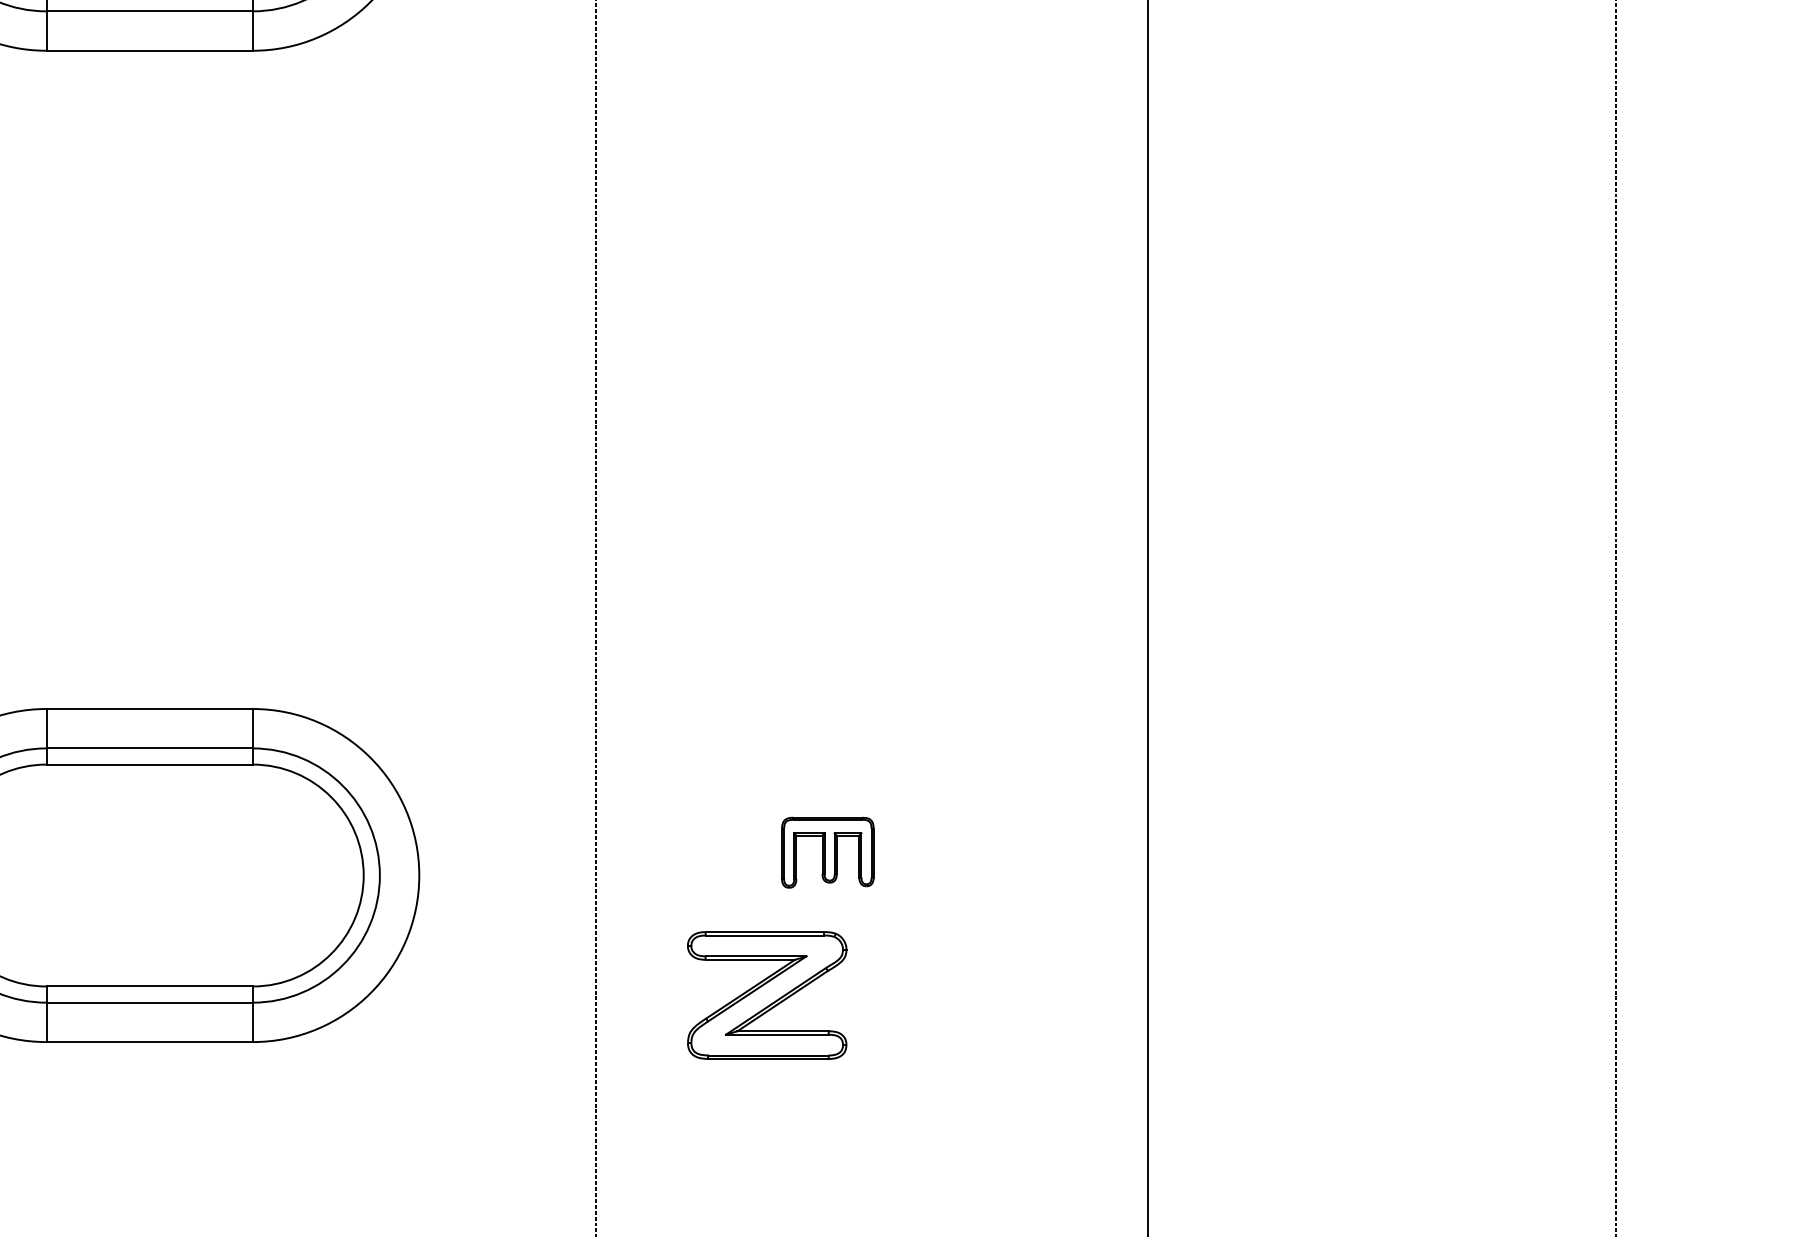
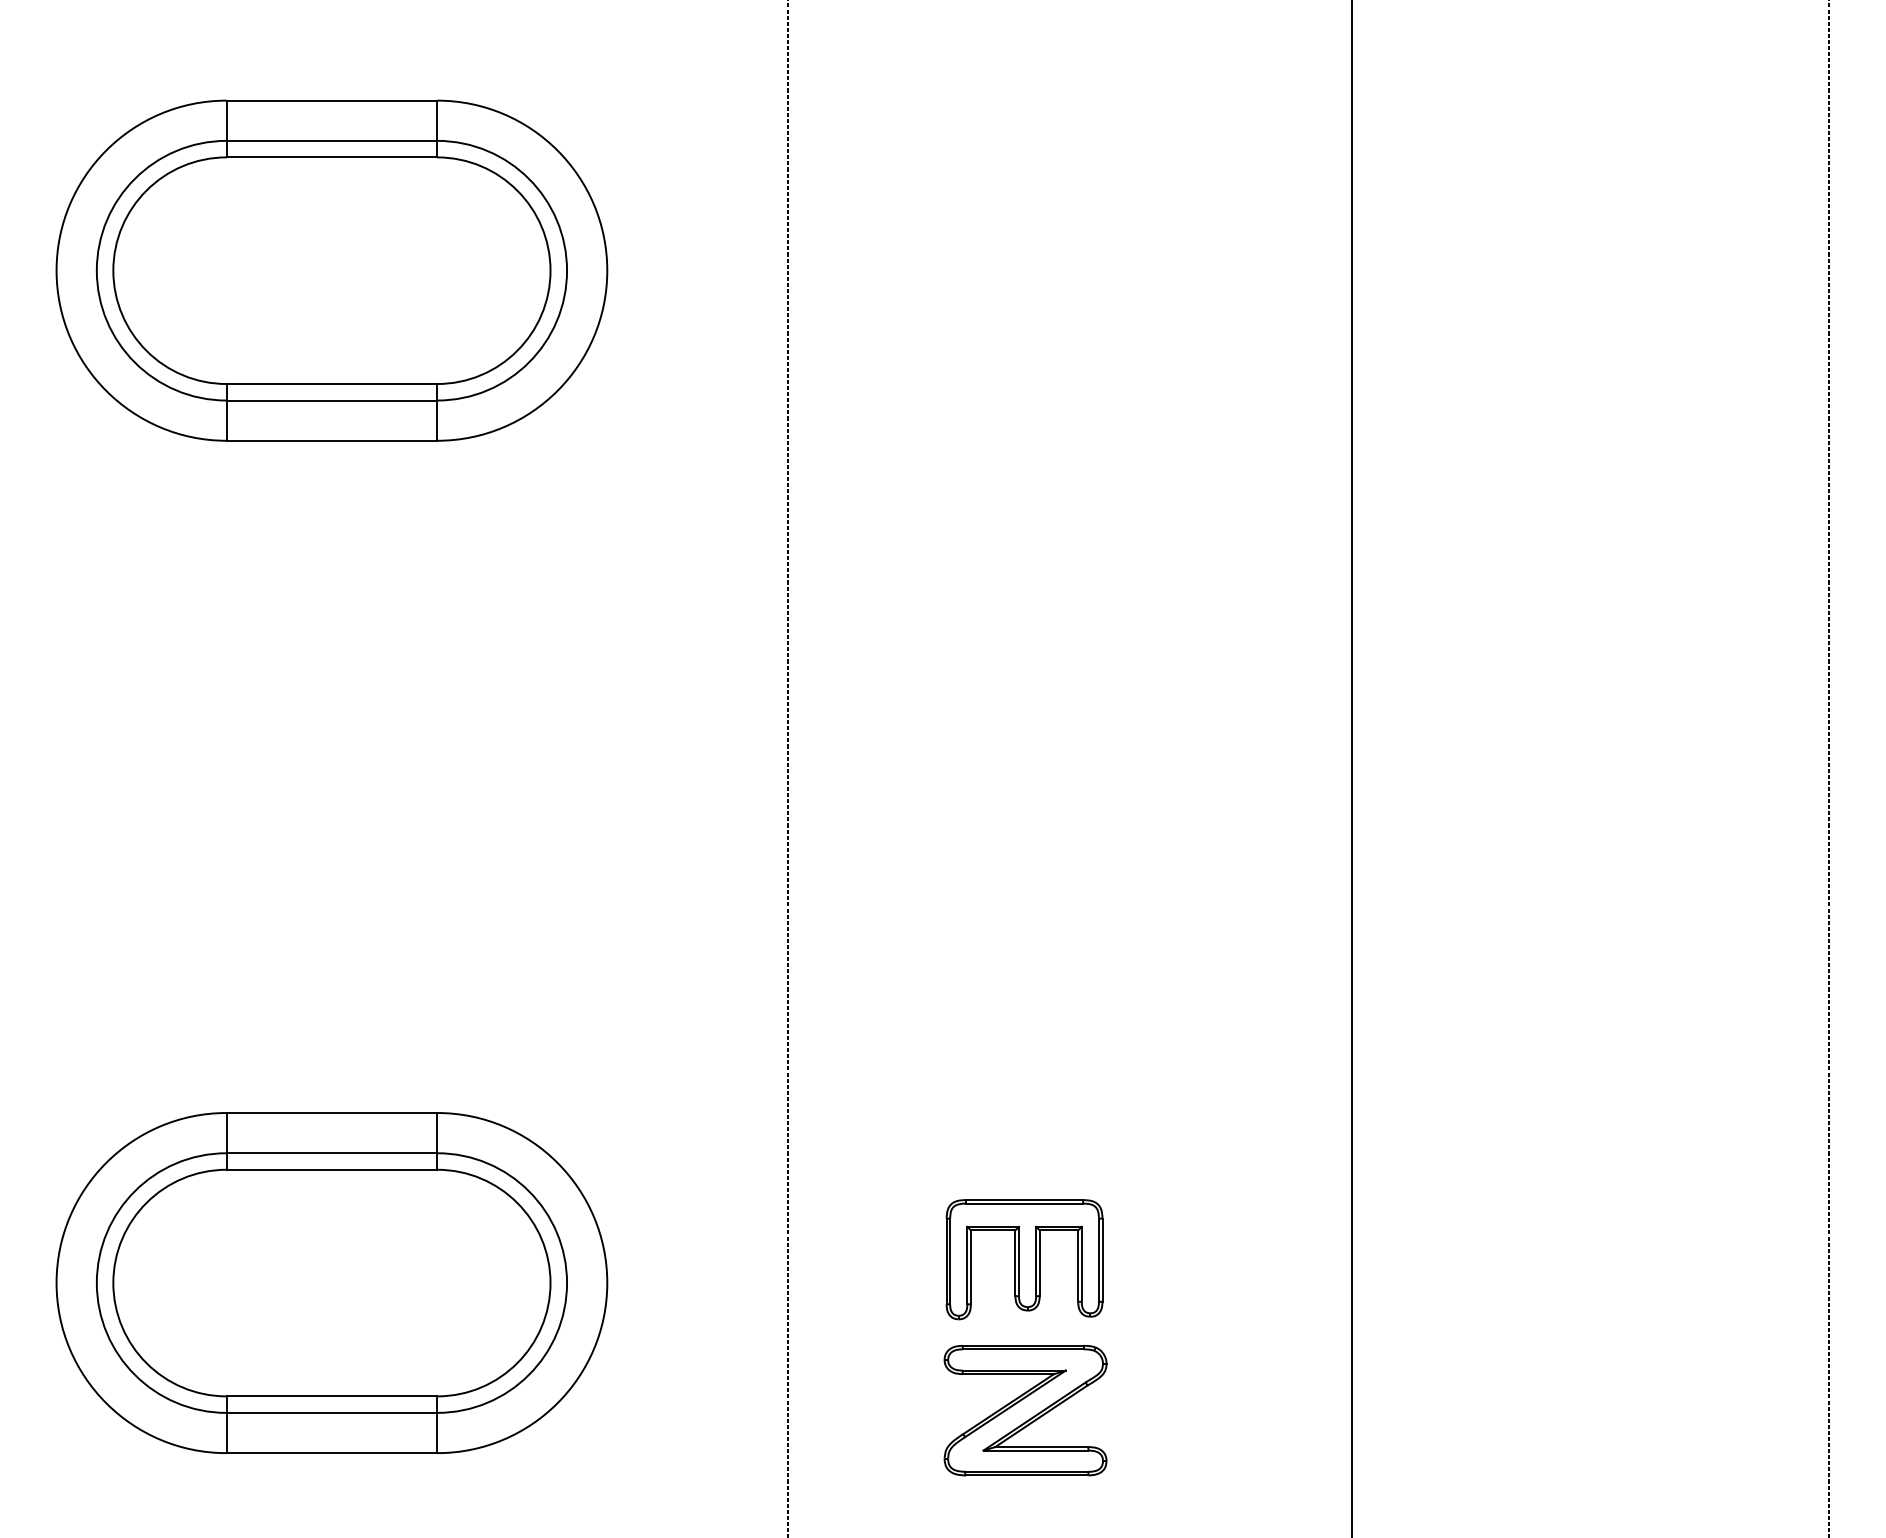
part: (827, 852) -> (1024, 1259), size x1.67
part: (767, 995) -> (1025, 1410), moved

